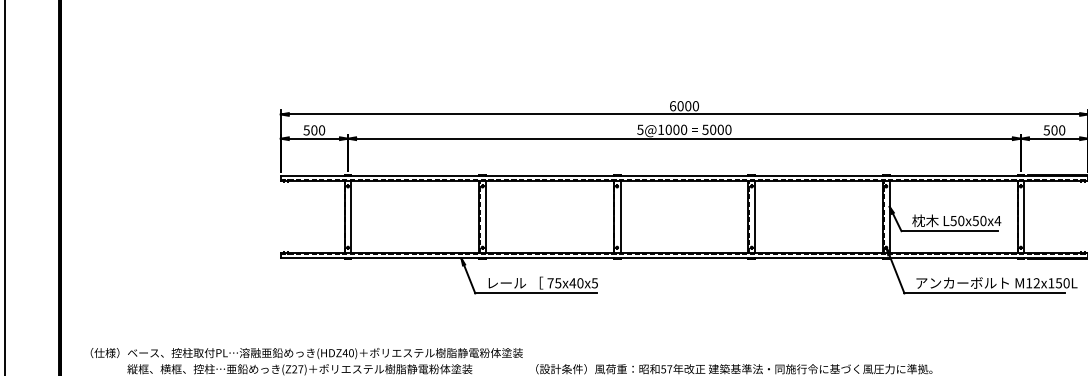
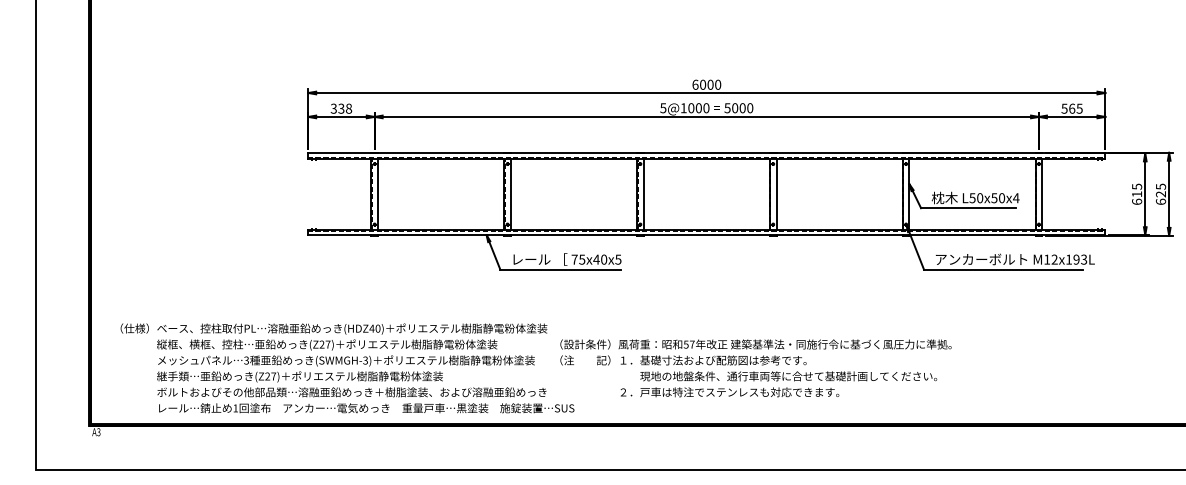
text: (314, 130) -> (341, 108), 500 -> 338
text: (1057, 130) -> (1075, 108), 500 -> 565
text: (1062, 283) -> (1080, 259), M12x150L -> M12x193L

